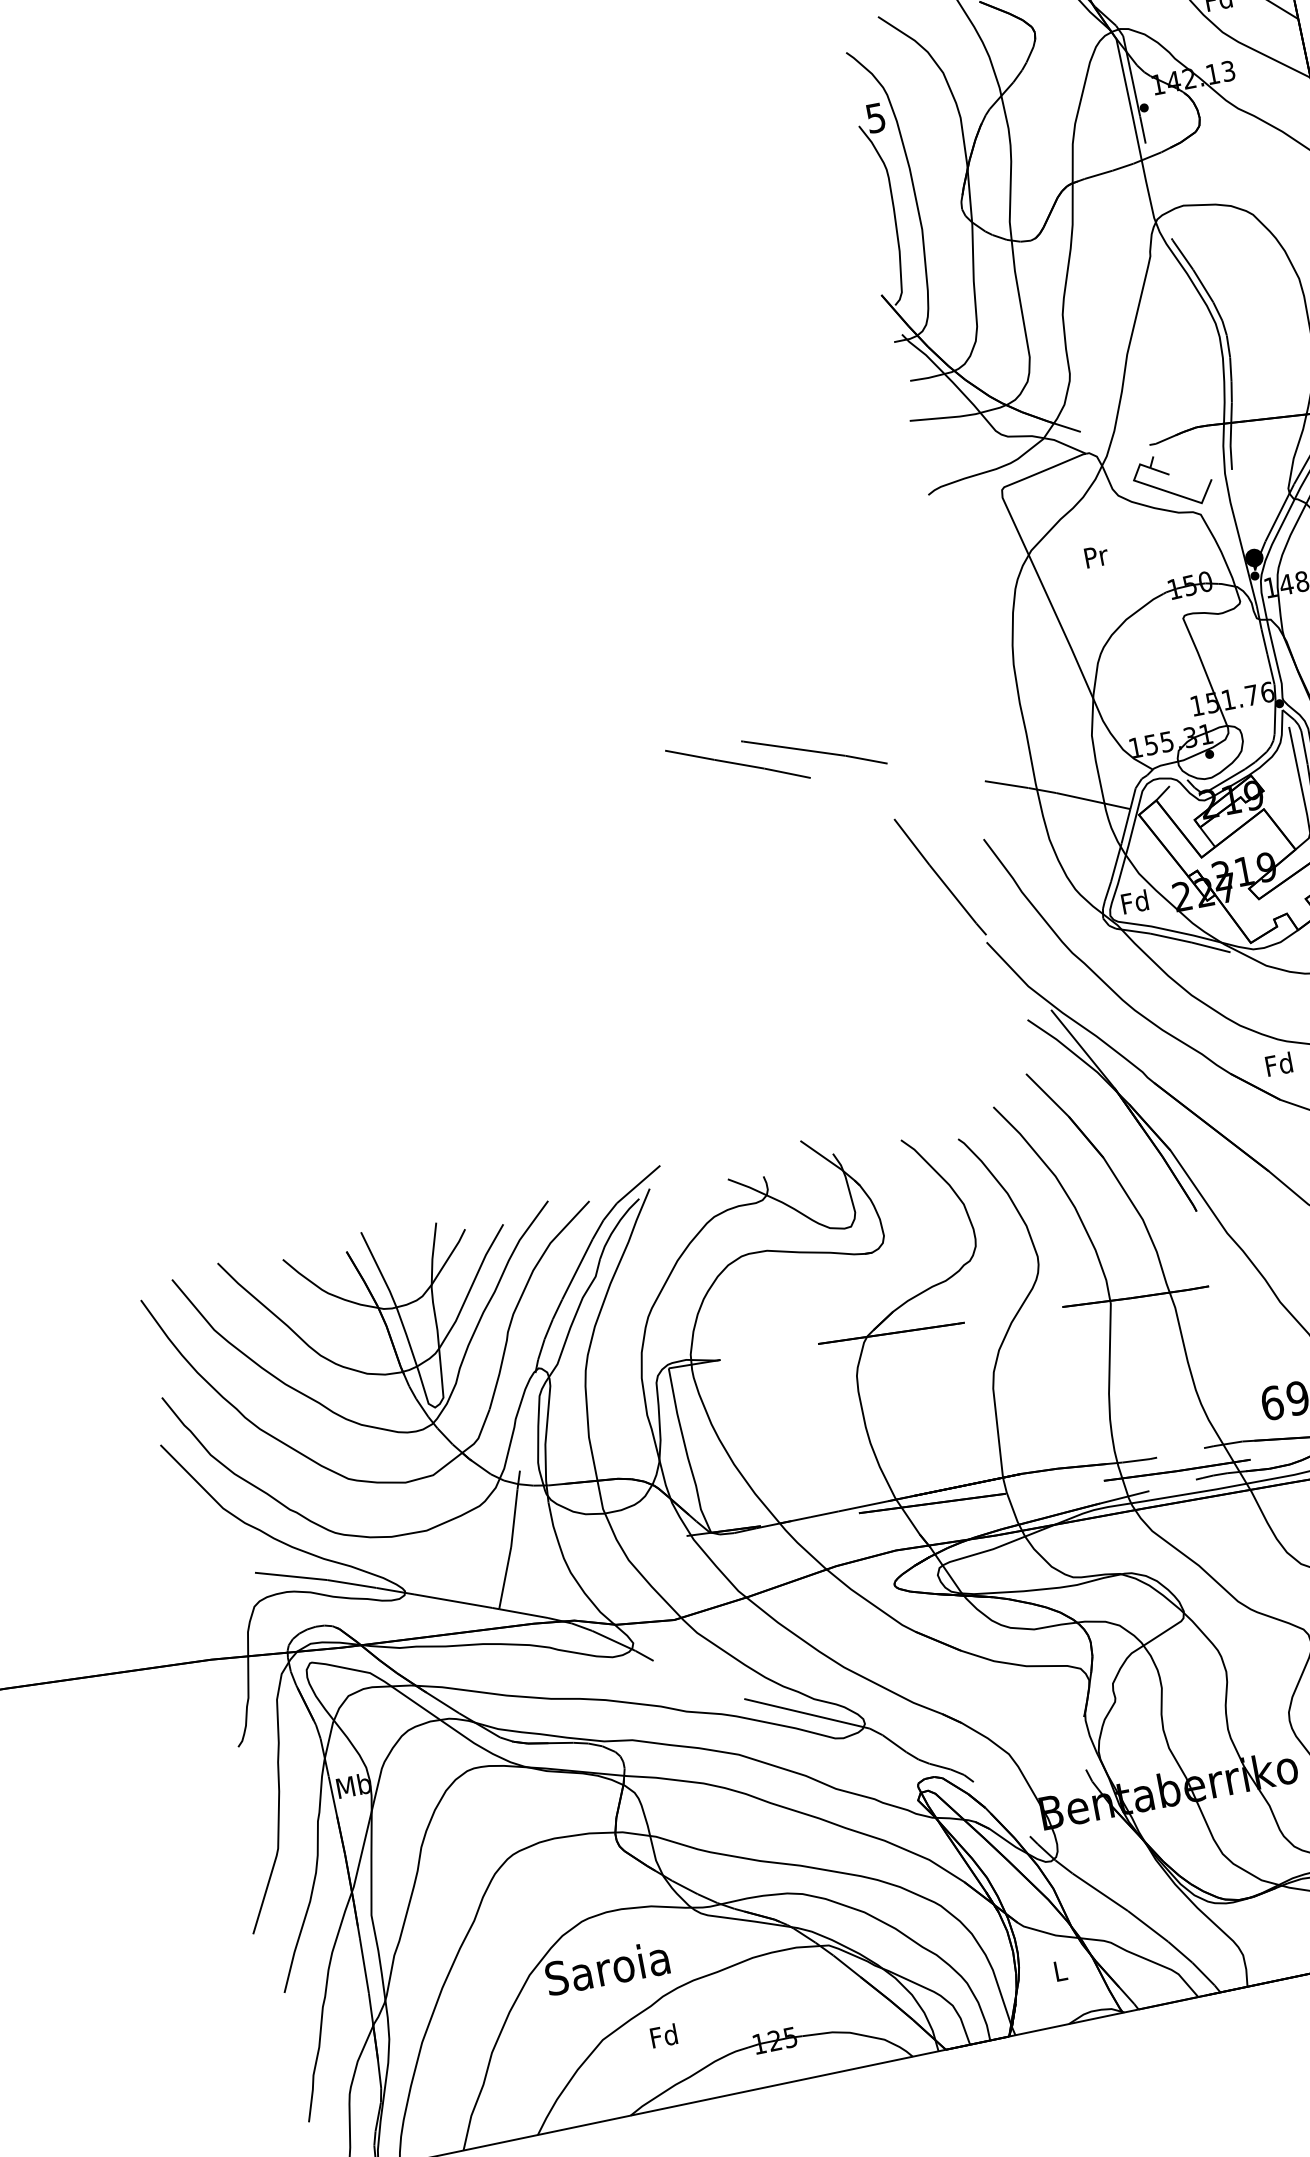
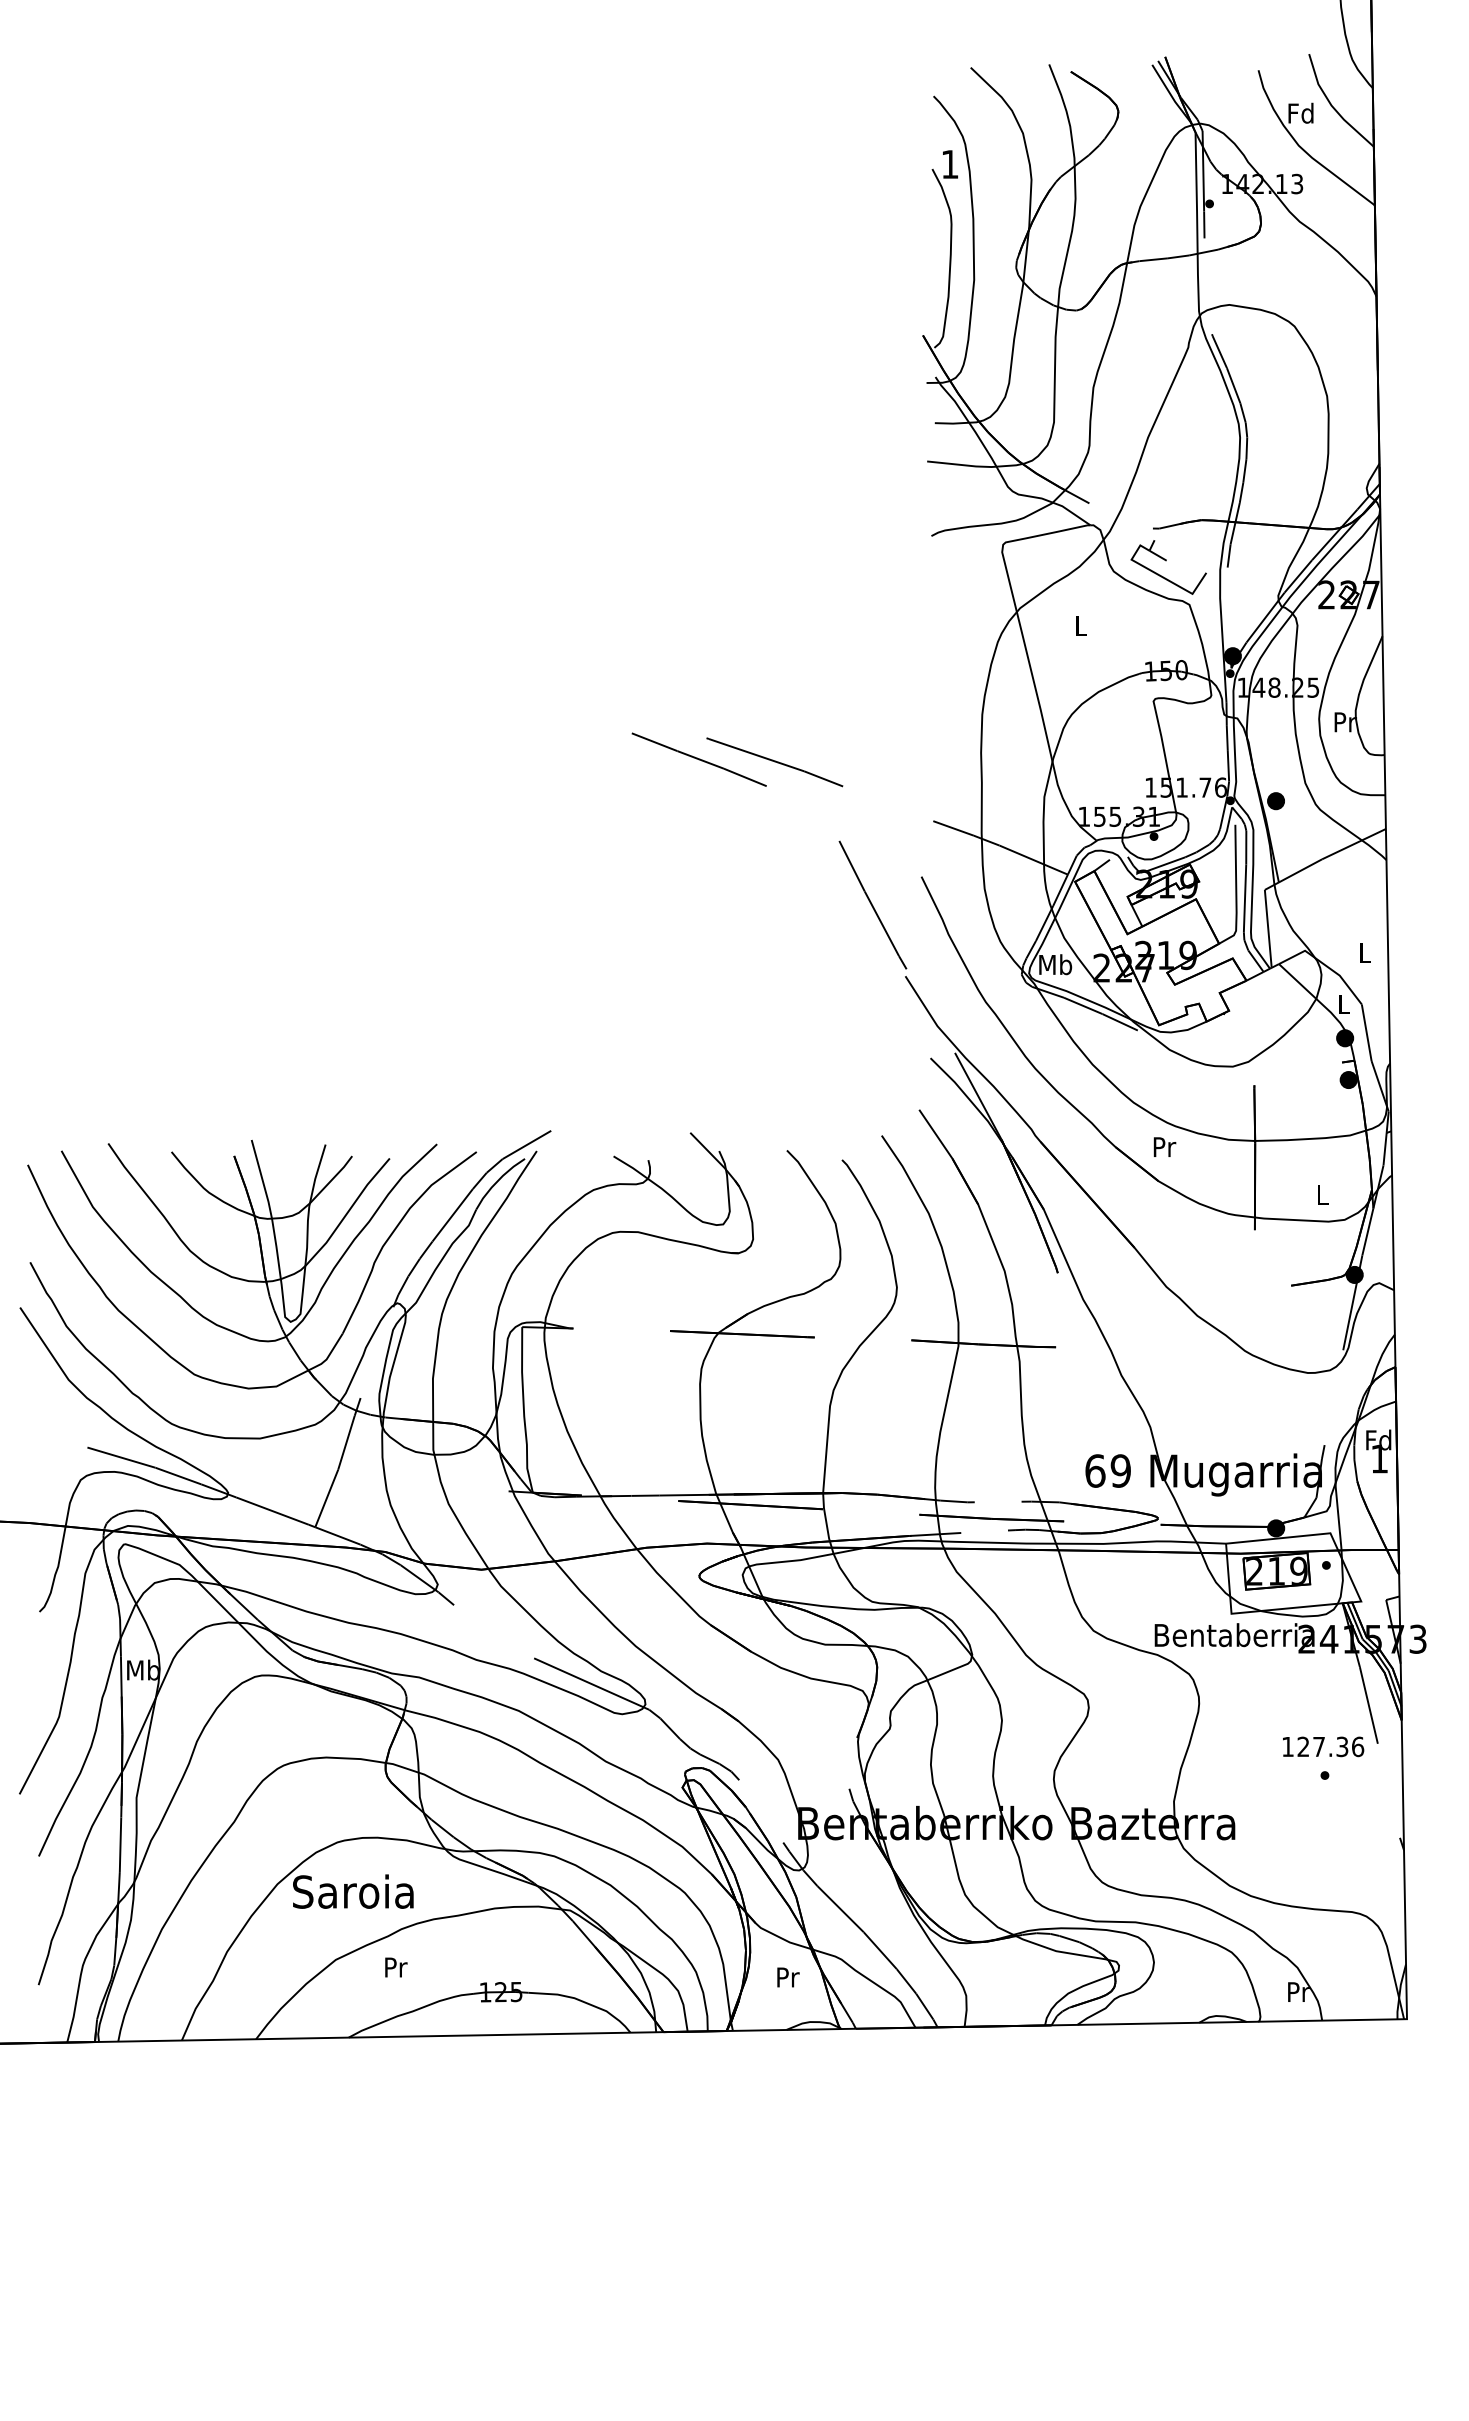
text: (875, 118) -> (949, 164), 5 -> 1
text: (1096, 556) -> (1081, 625), Pr -> L
text: (1135, 901) -> (1055, 964), Fd -> Mb
text: (1278, 1063) -> (1163, 1146), Fd -> Pr
text: (1061, 1970) -> (788, 1977), L -> Pr
text: (663, 2035) -> (394, 1966), Fd -> Pr

